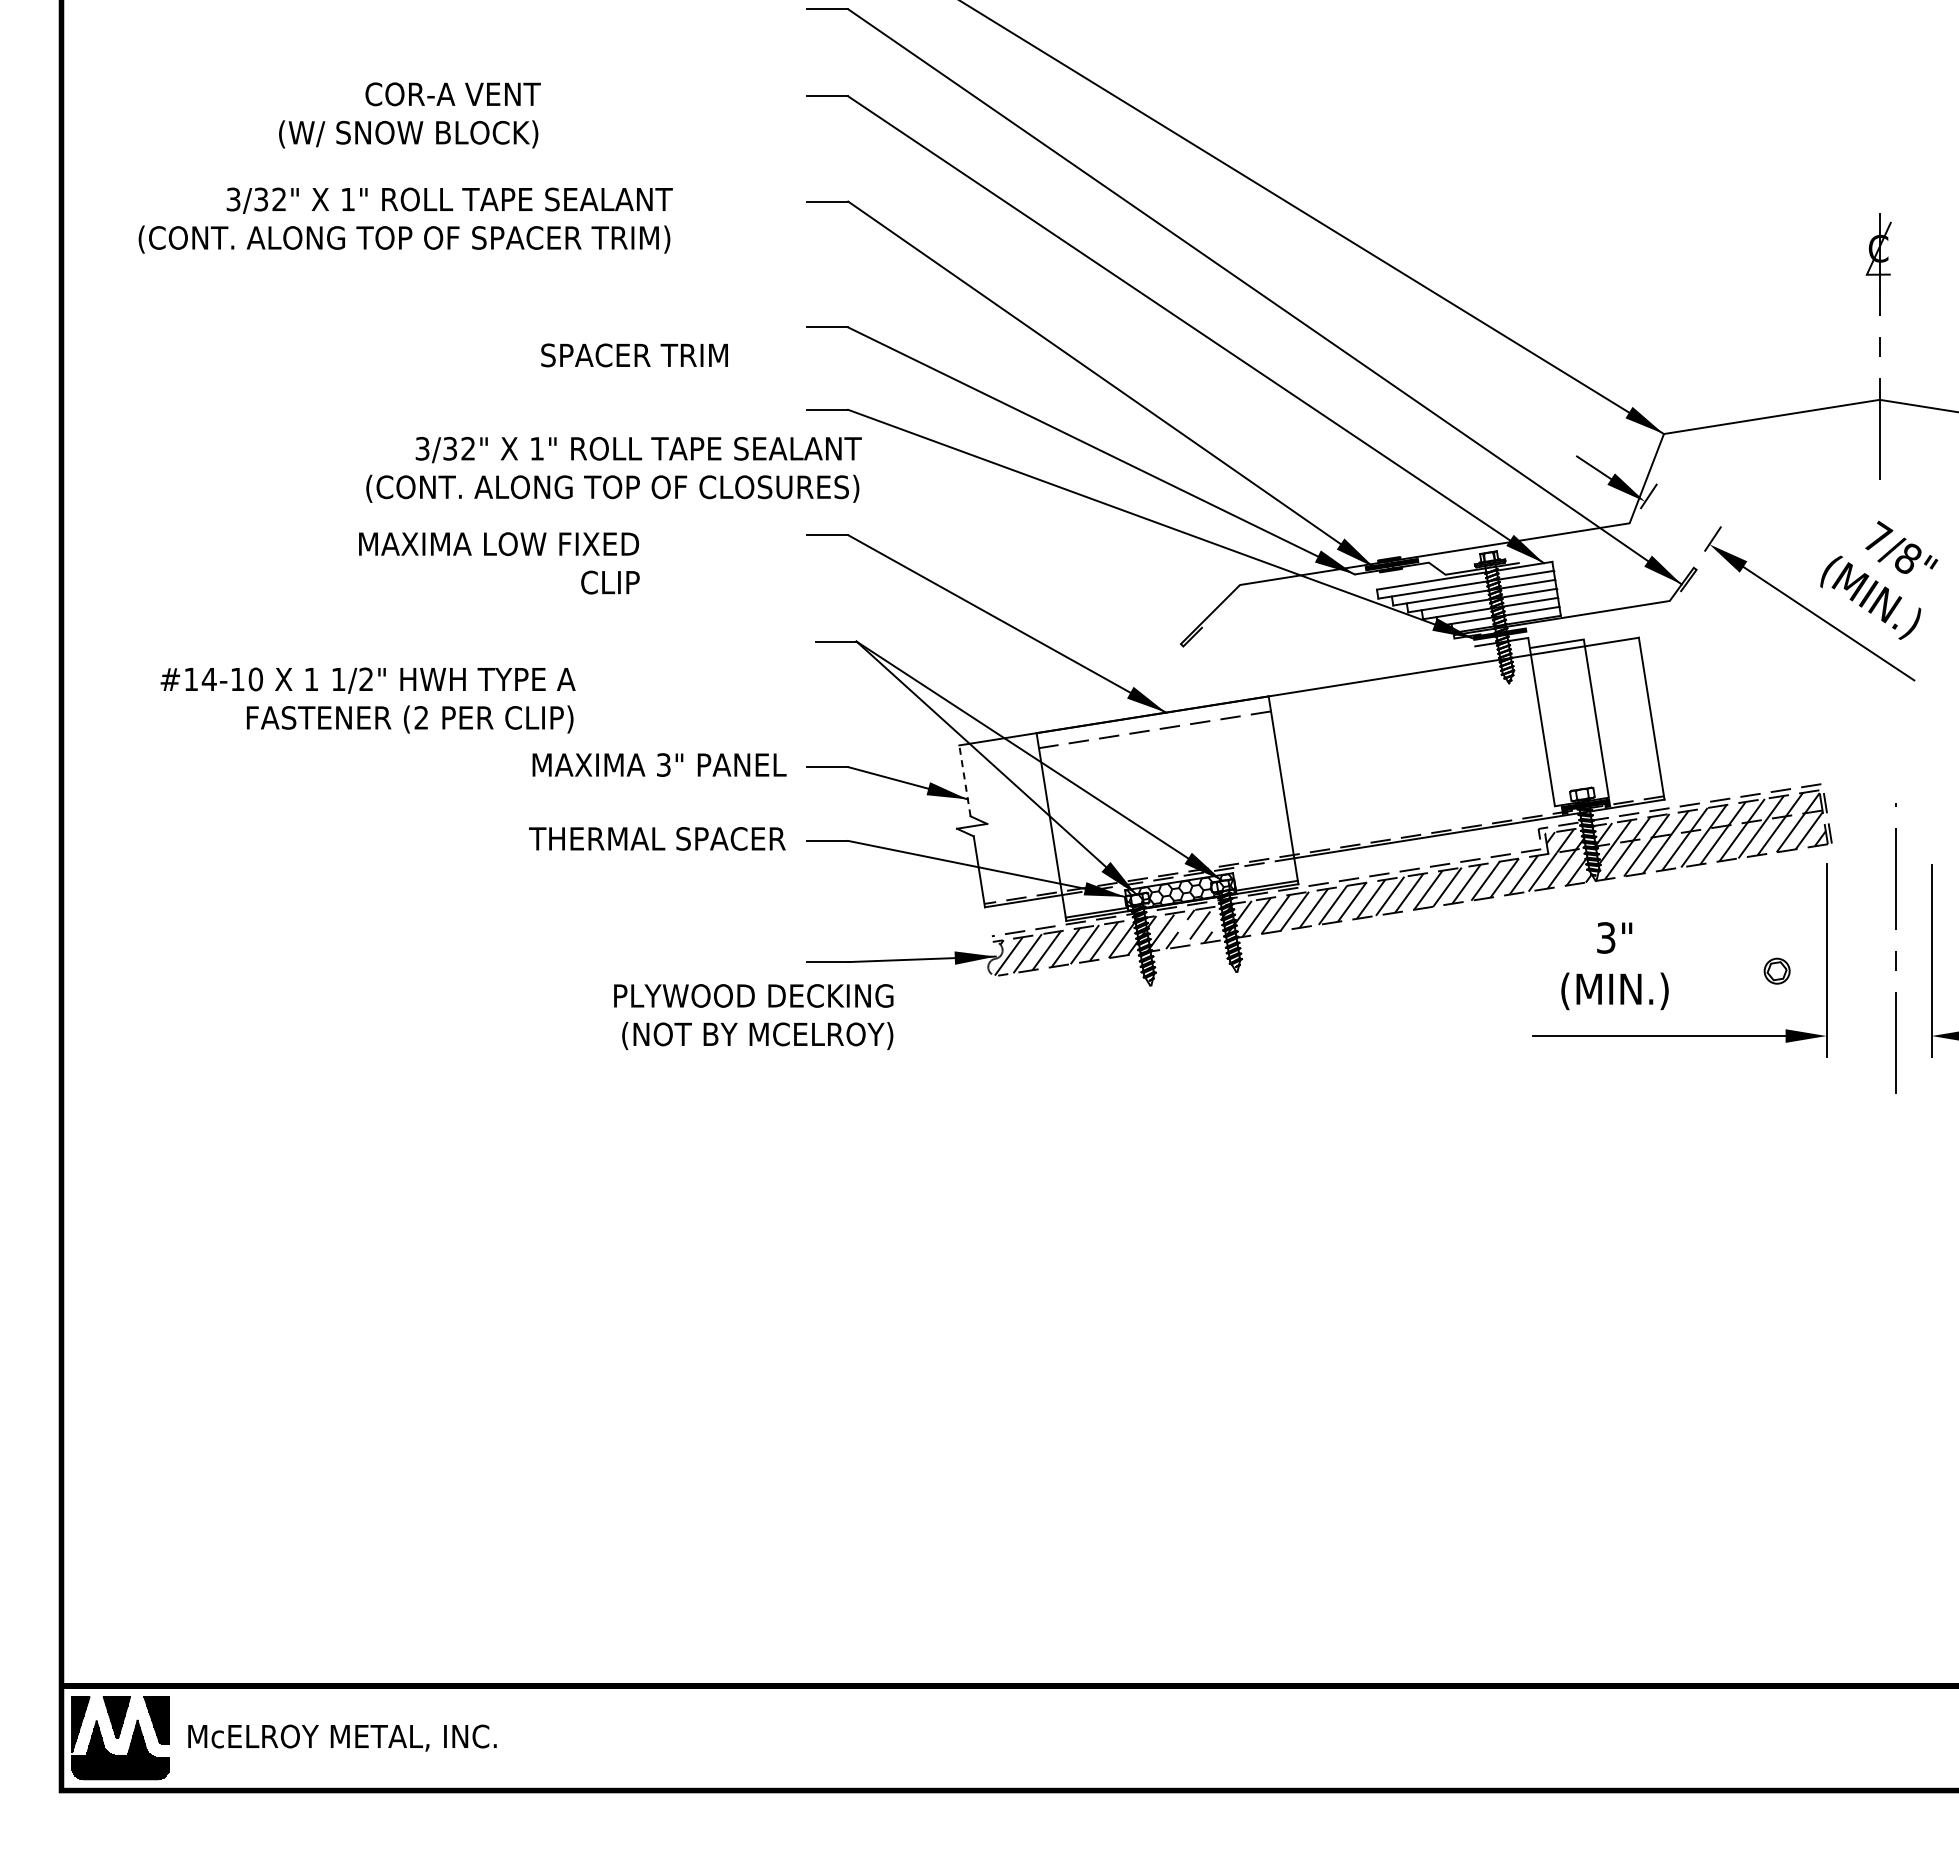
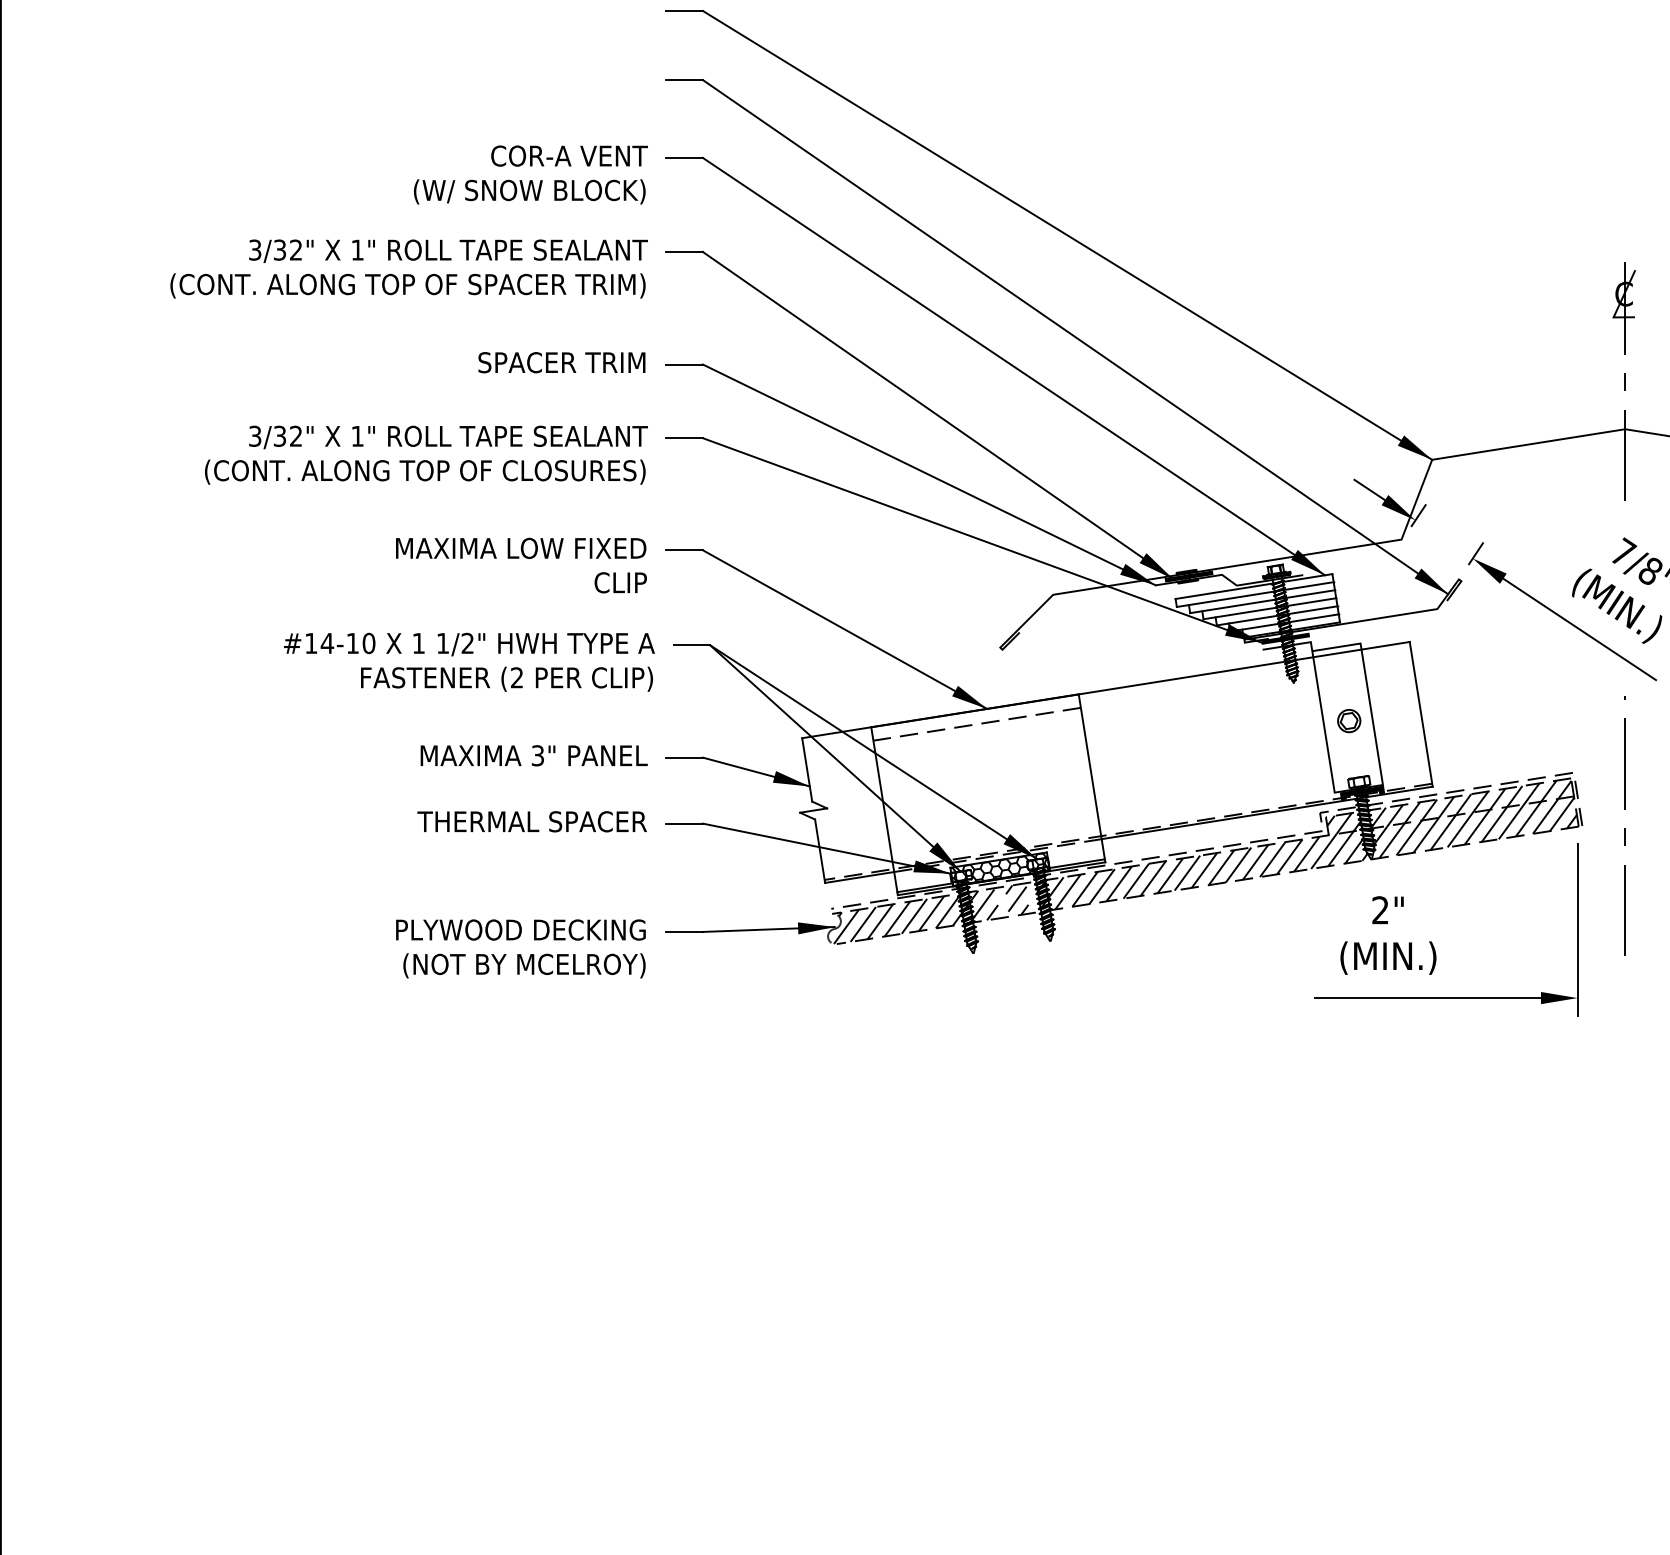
text: (409, 115) -> (530, 175), moved
text: (405, 220) -> (408, 268), moved
text: (634, 355) -> (561, 362), moved
text: (613, 469) -> (425, 454), moved
text: (499, 563) -> (521, 565), moved
text: (367, 700) -> (468, 662), moved
line: (964, 780) -> (806, 769), dashed -> solid
text: (1606, 937) -> (1380, 909), 3" -> 2"
line: (1895, 951) -> (1624, 828), moved
part: (1776, 970) -> (1348, 720), moved
text: (753, 1016) -> (520, 948), moved

